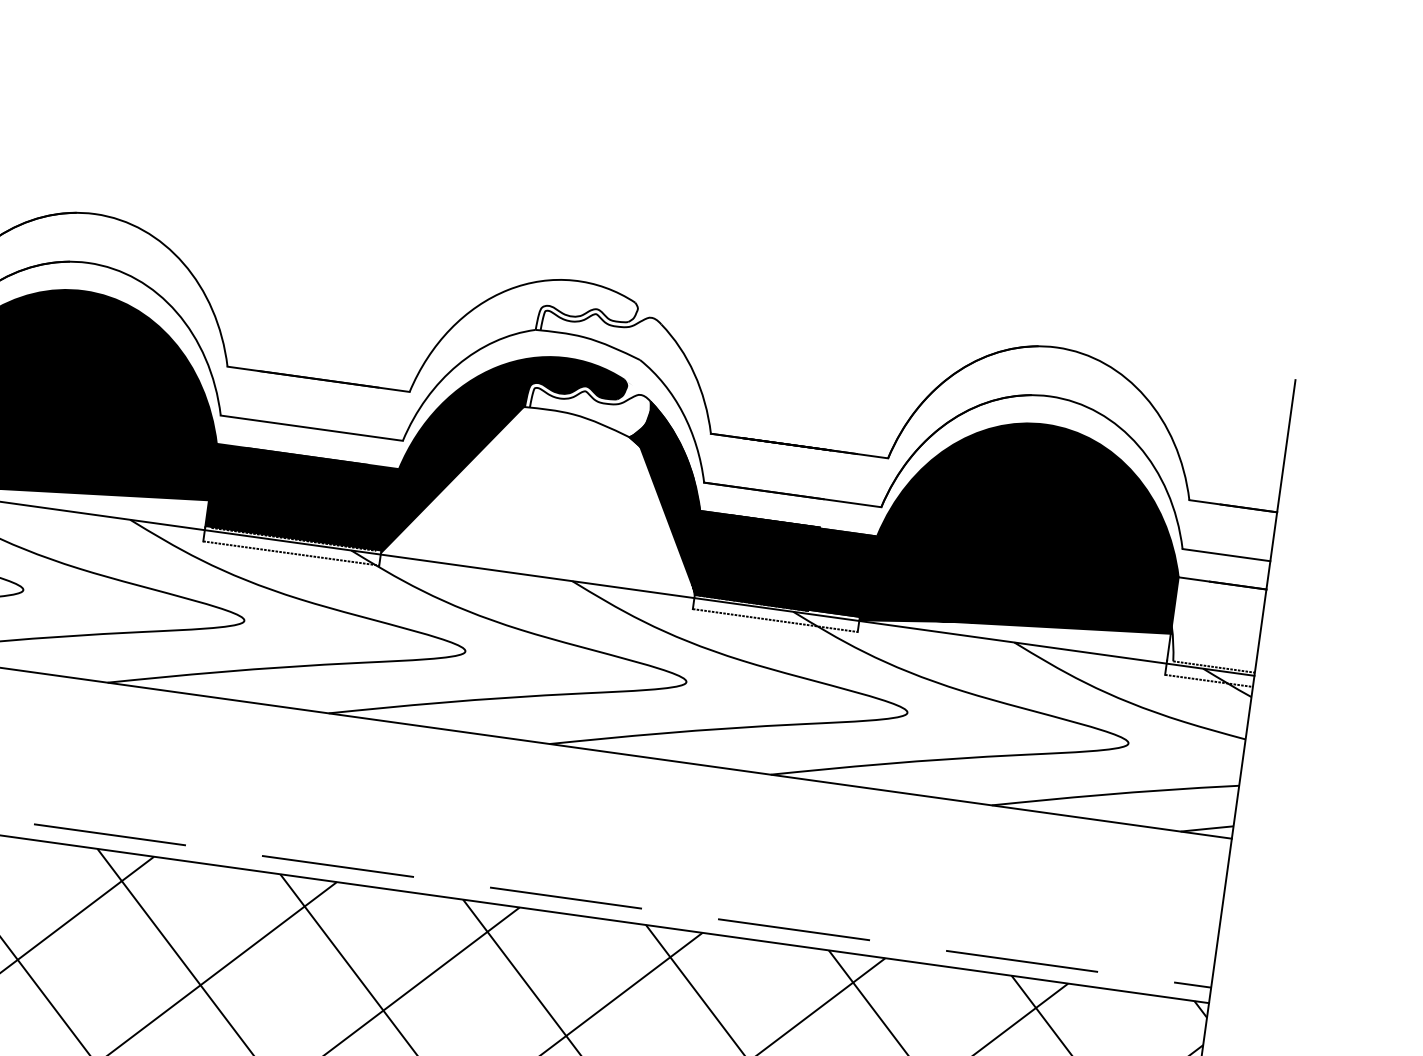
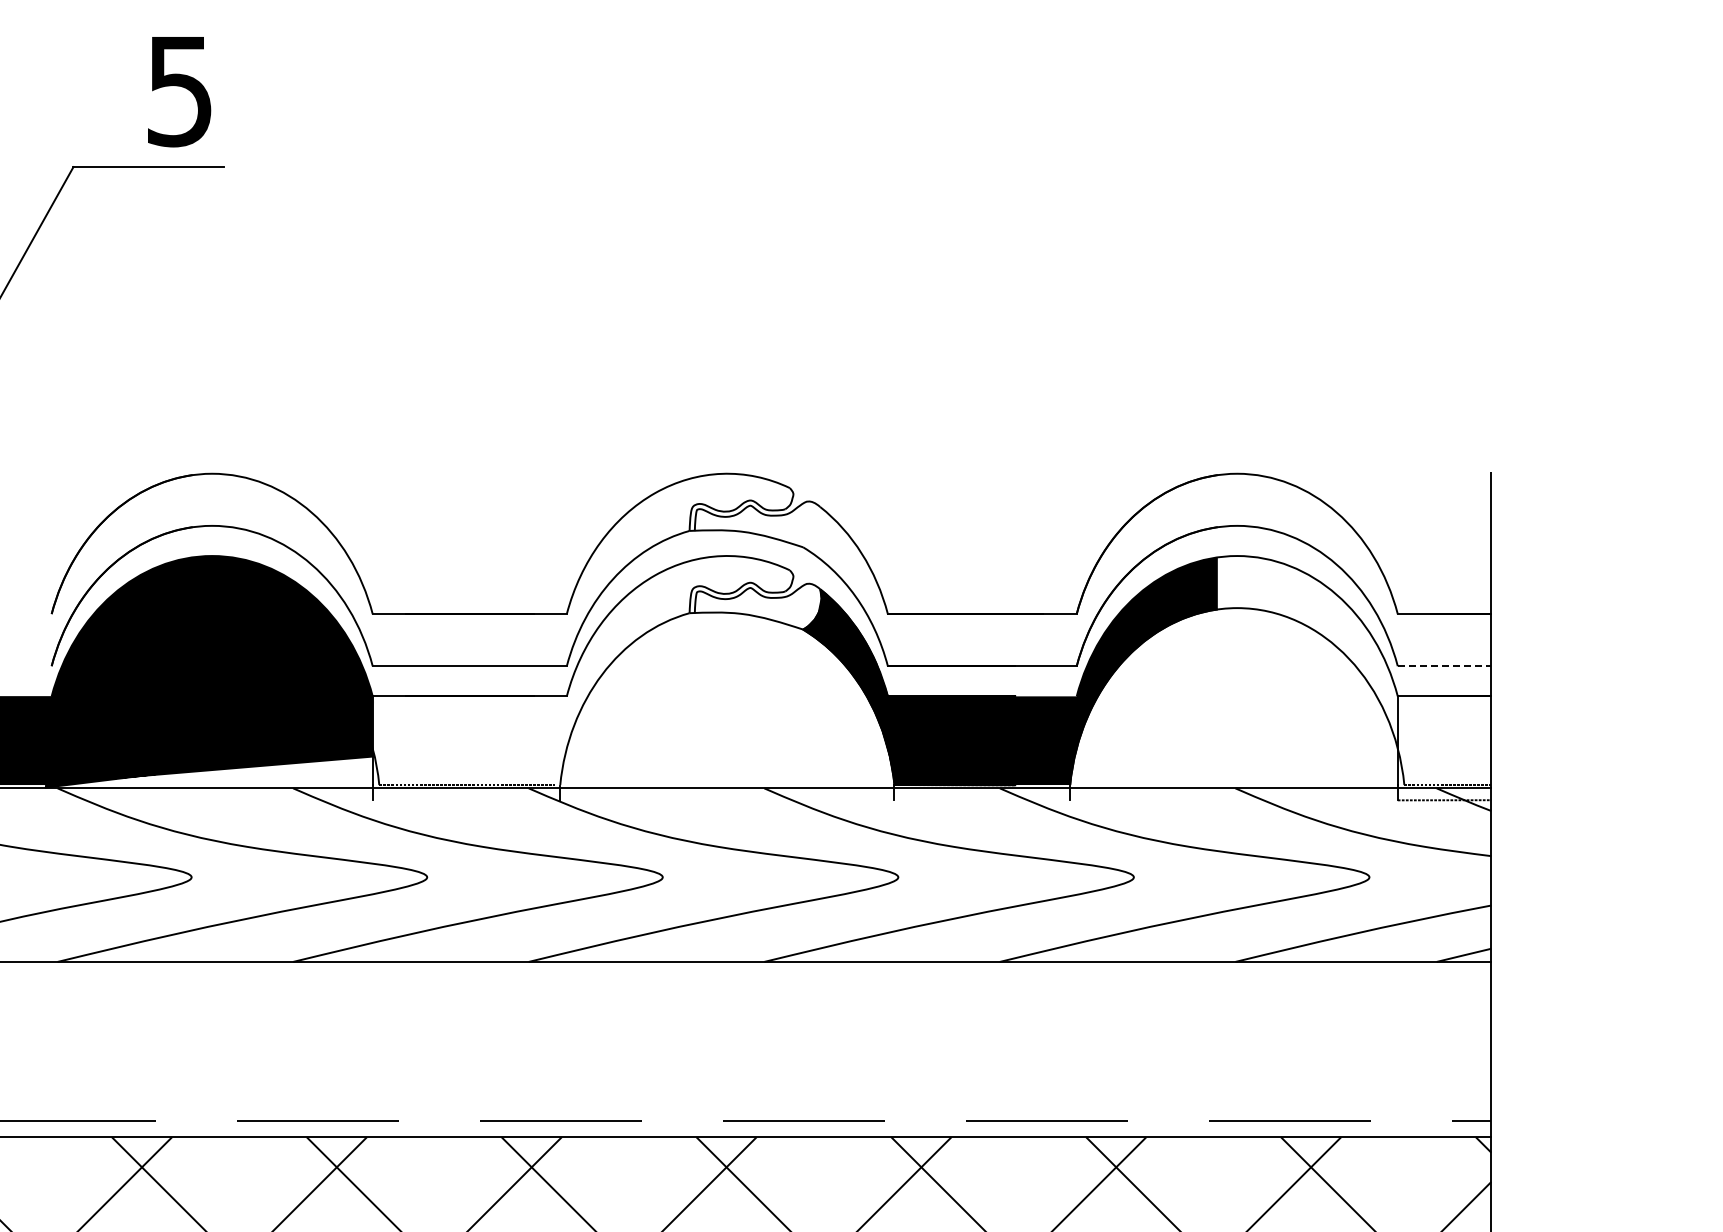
fill: (419, 449) -> (585, 672), removed
fill: (903, 516) -> (1101, 672), removed
line: (291, 553) -> (466, 800), removed
line: (1226, 555) -> (1444, 666), solid -> dashed
line: (775, 620) -> (982, 800), removed

